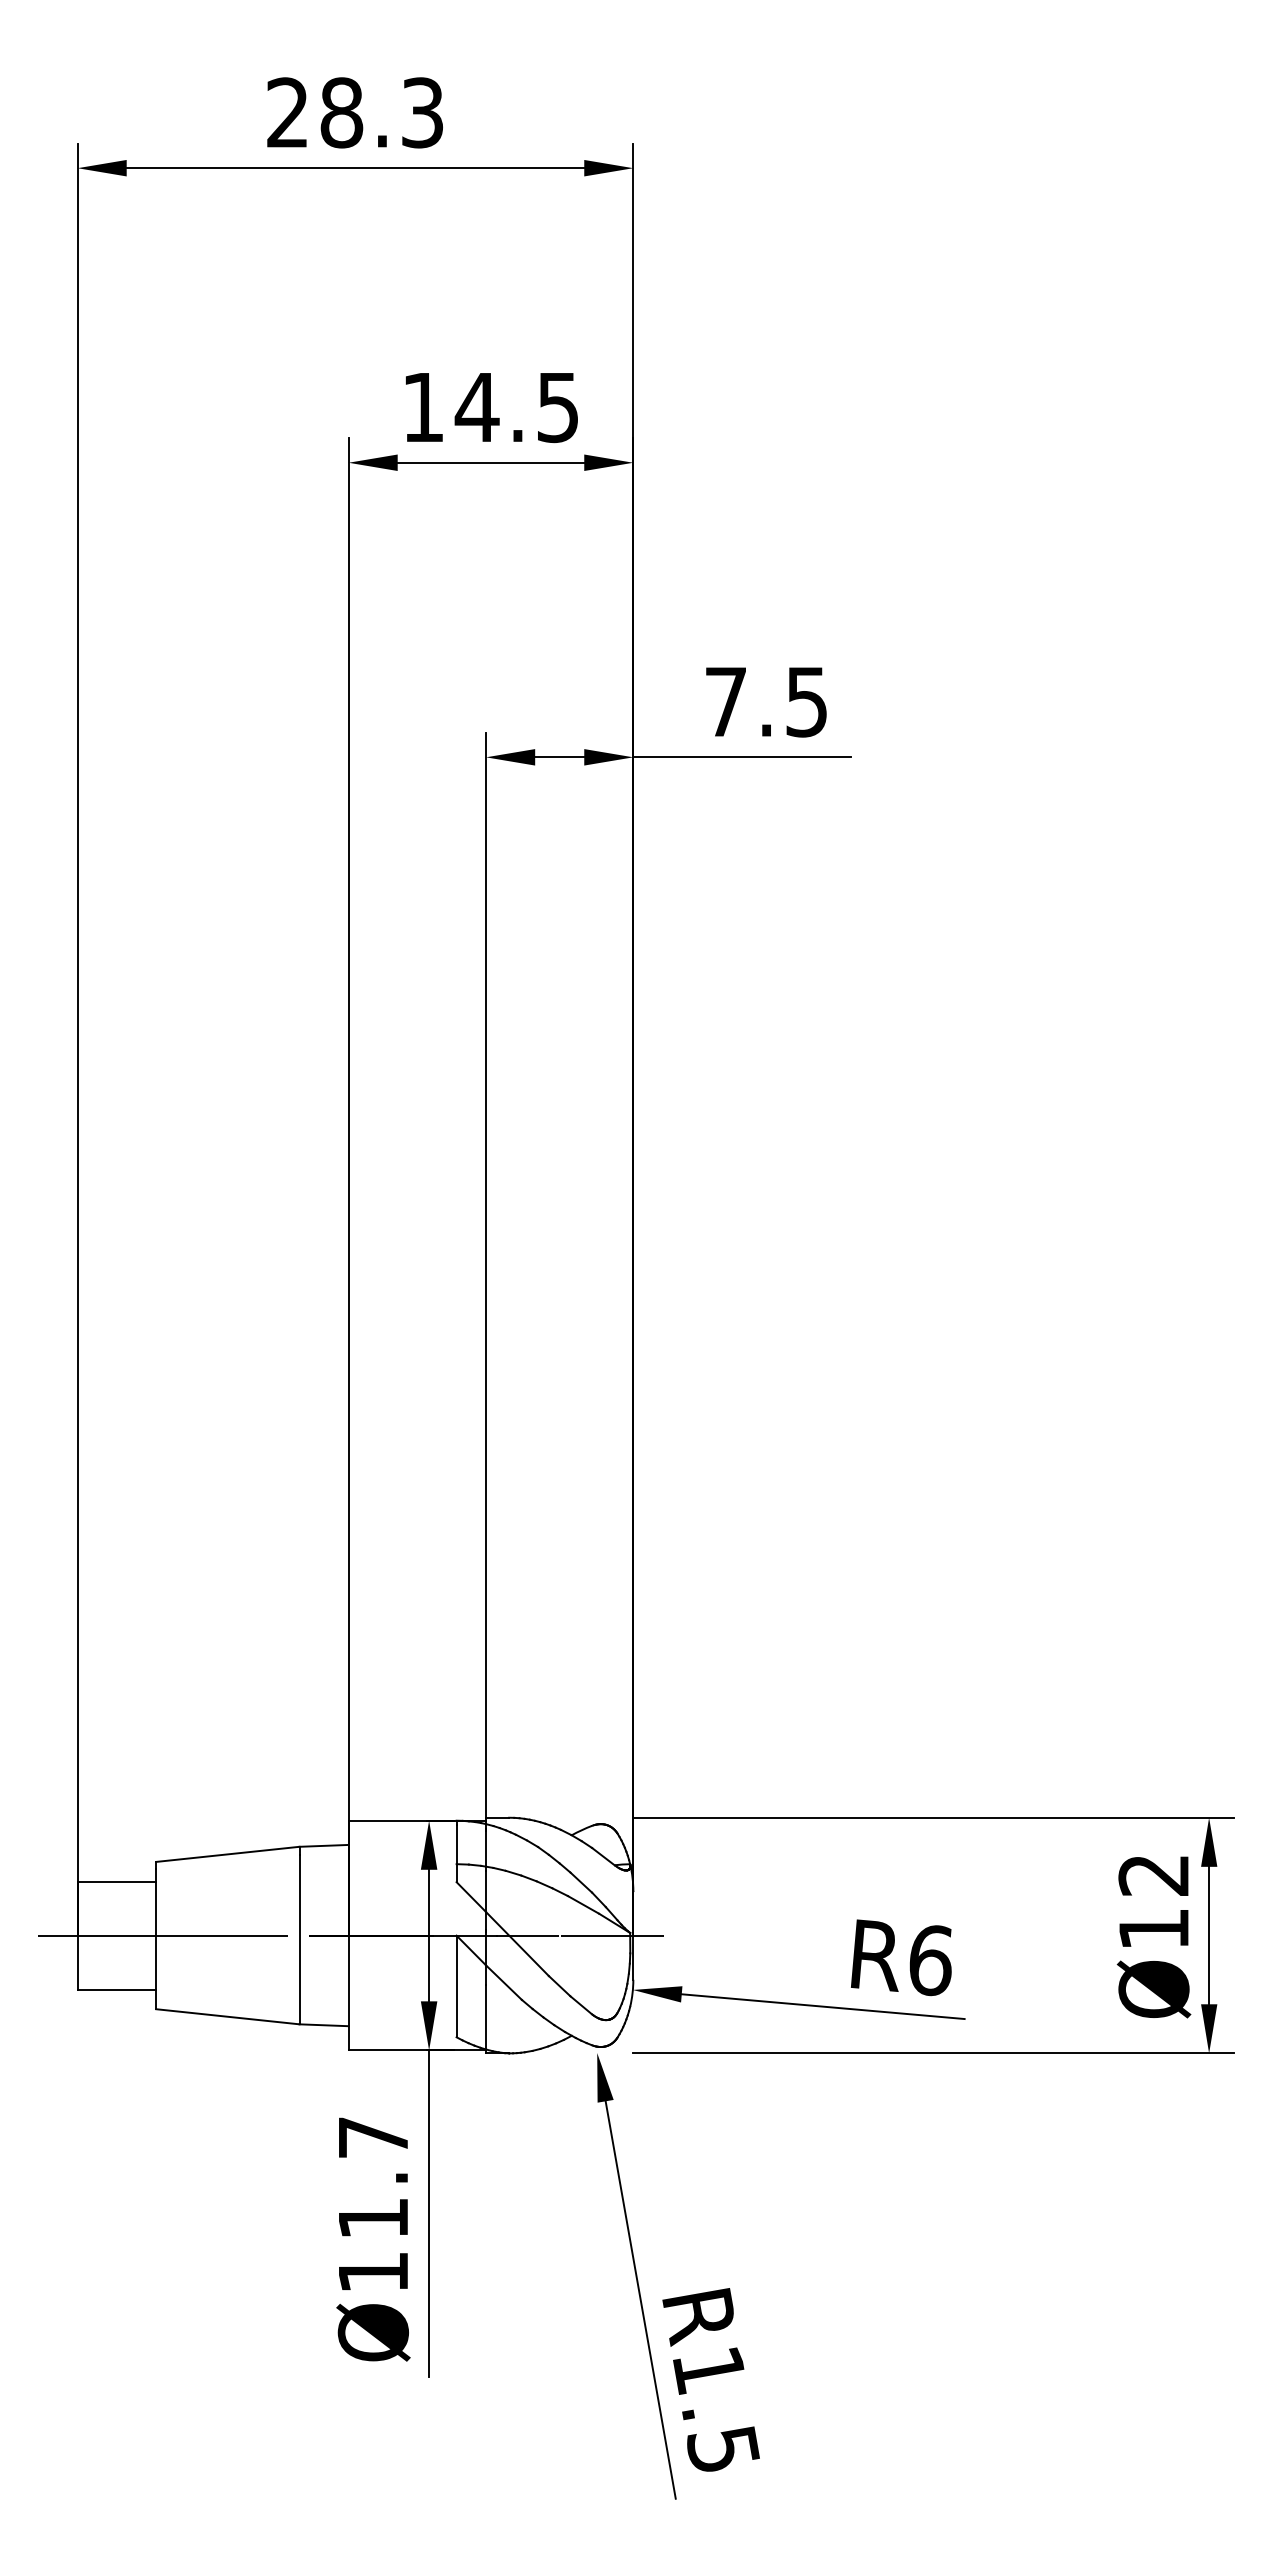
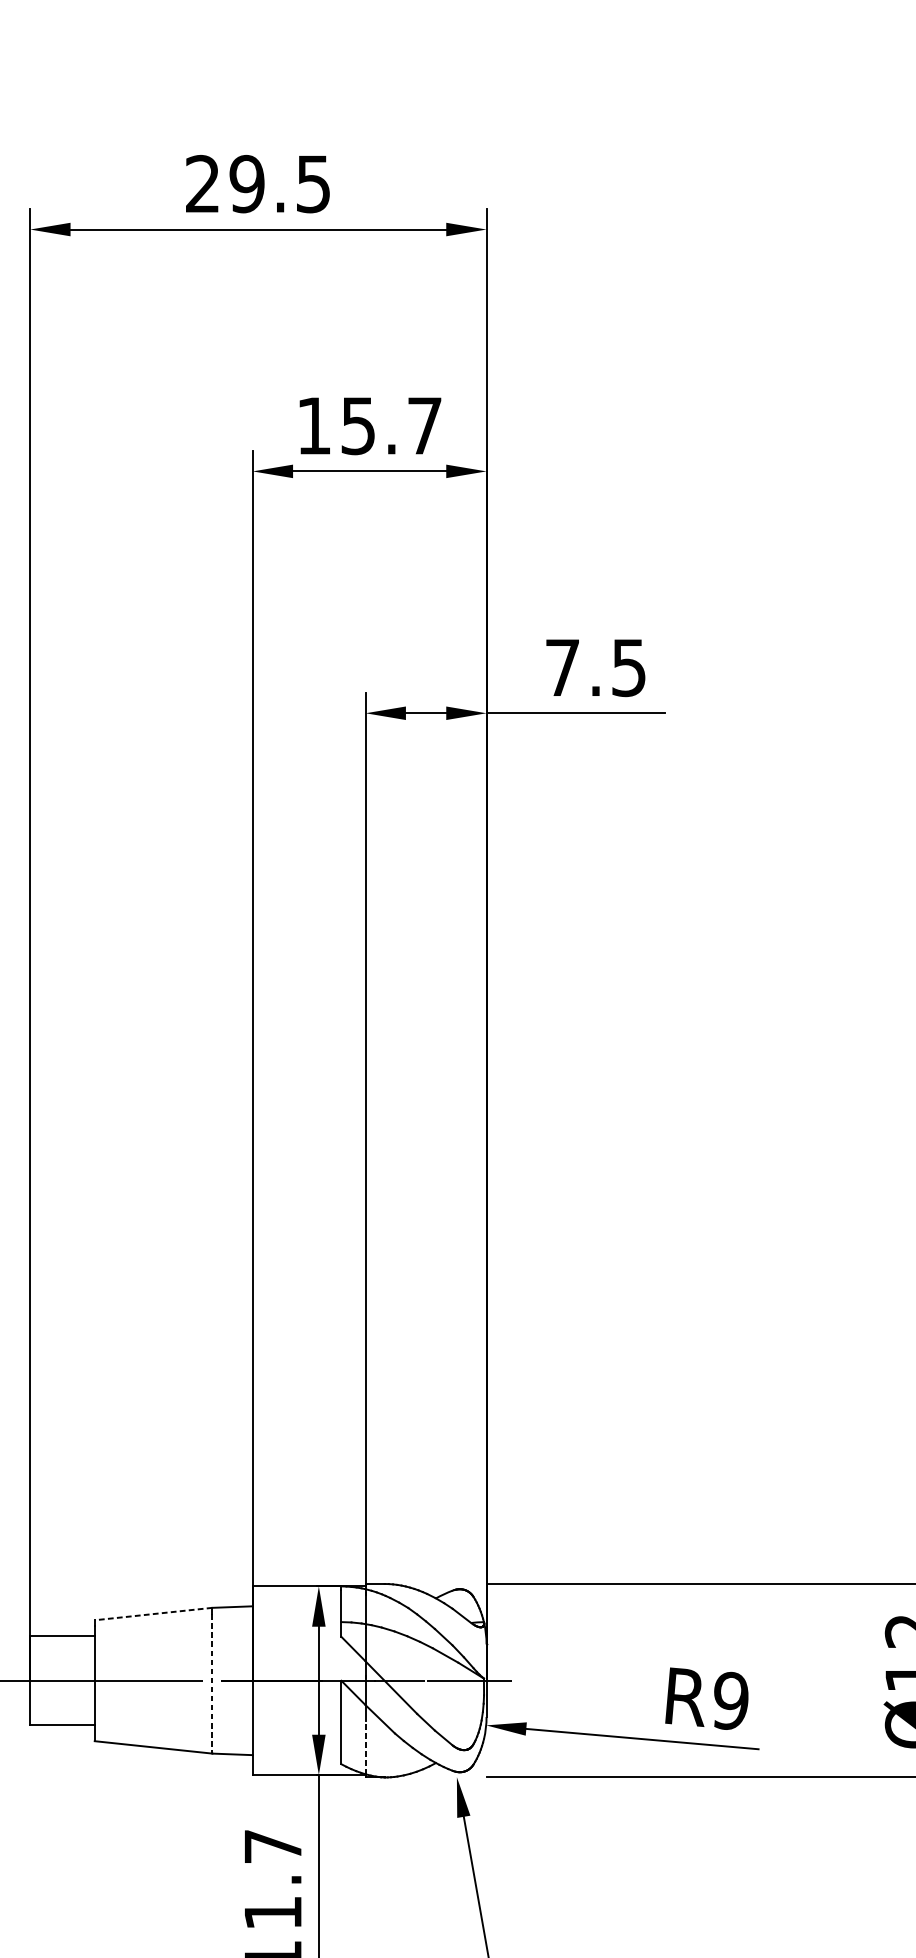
text: (381, 112) -> (279, 183), 28.3 -> 29.5
text: (516, 408) -> (390, 426), 14.5 -> 15.7
line: (227, 1854) -> (153, 1614), solid -> dashed
line: (299, 1939) -> (212, 1683), solid -> dashed
text: (930, 1960) -> (730, 1701), R6 -> R9
line: (486, 2017) -> (365, 1748), solid -> dashed

